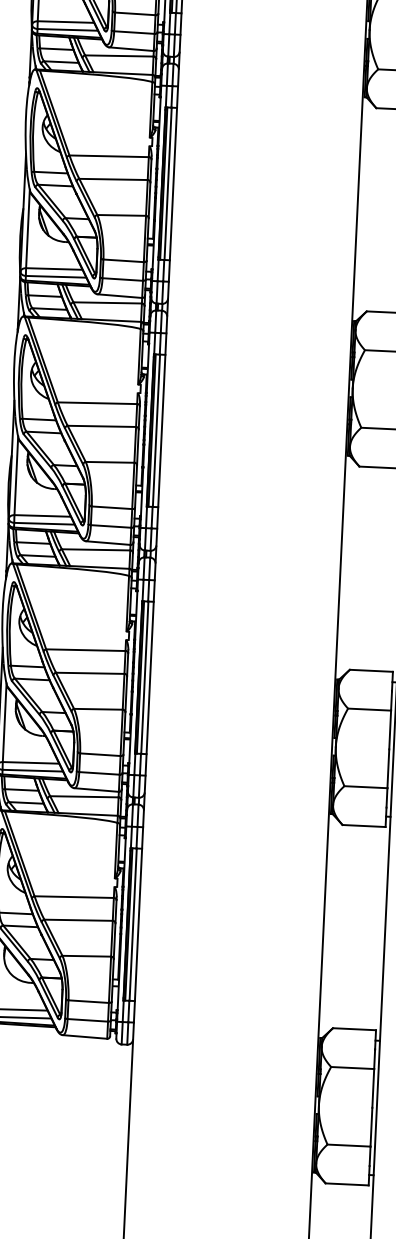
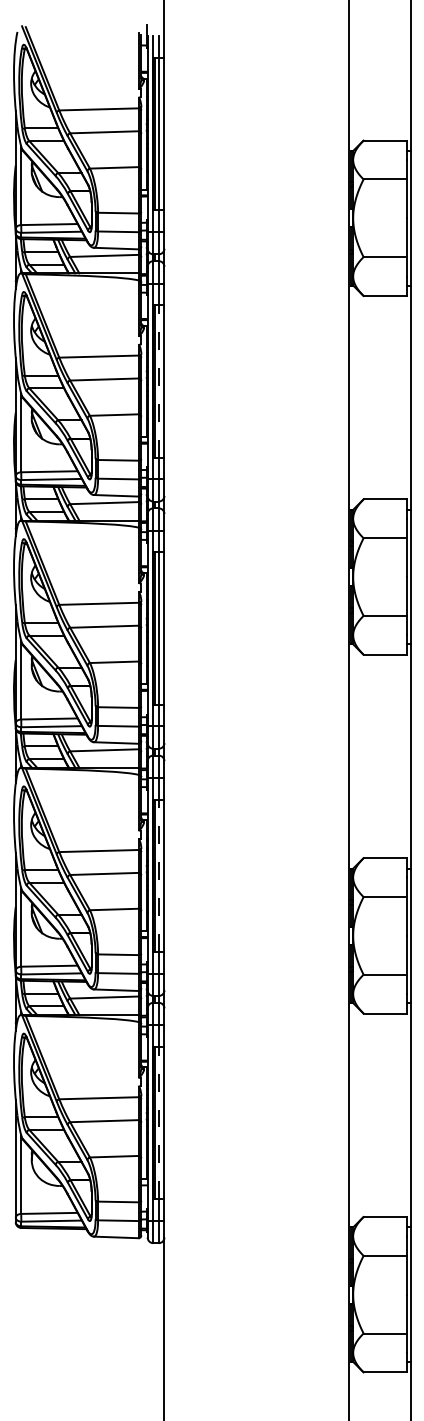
line: (168, 183) -> (159, 380), solid -> dashed
line: (145, 677) -> (159, 875), solid -> dashed
line: (133, 924) -> (159, 1122), solid -> dashed

